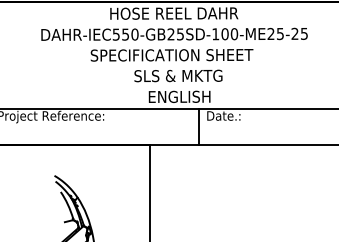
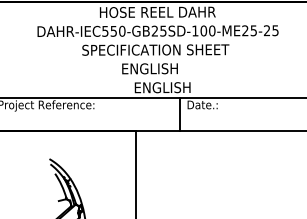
text: (178, 75) -> (161, 68), SLS & MKTG -> ENGLISH

